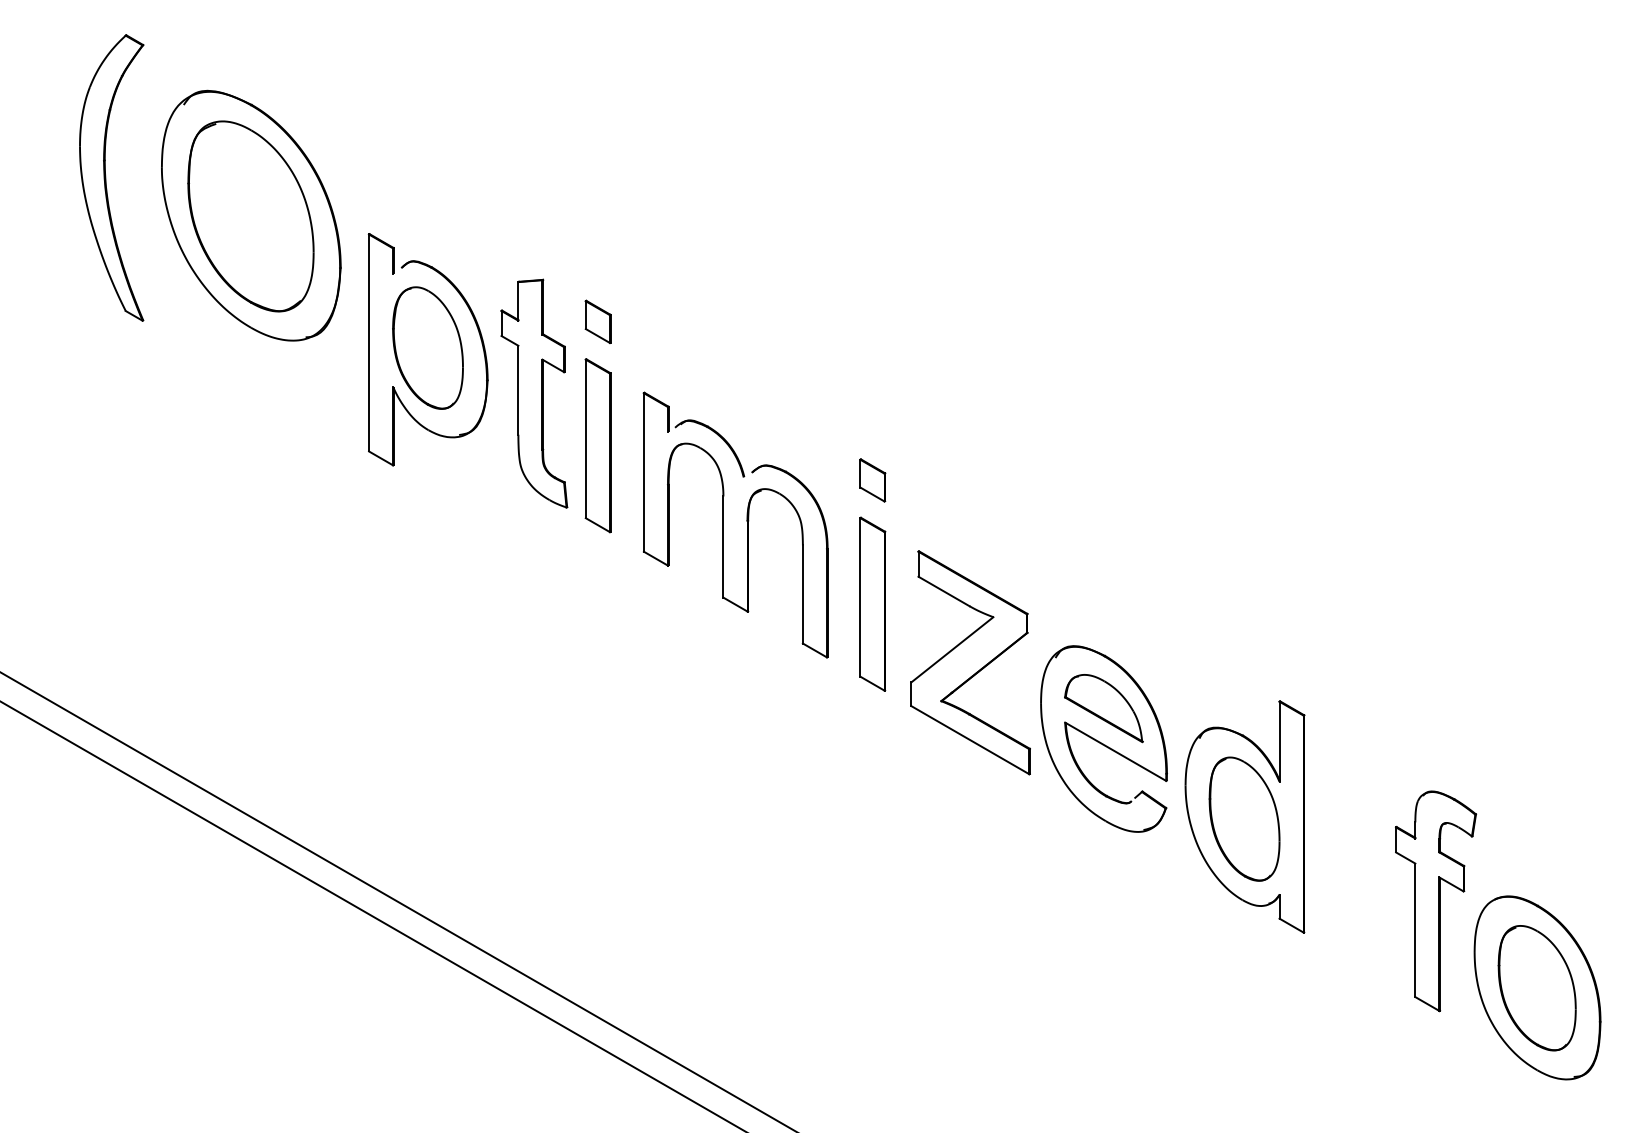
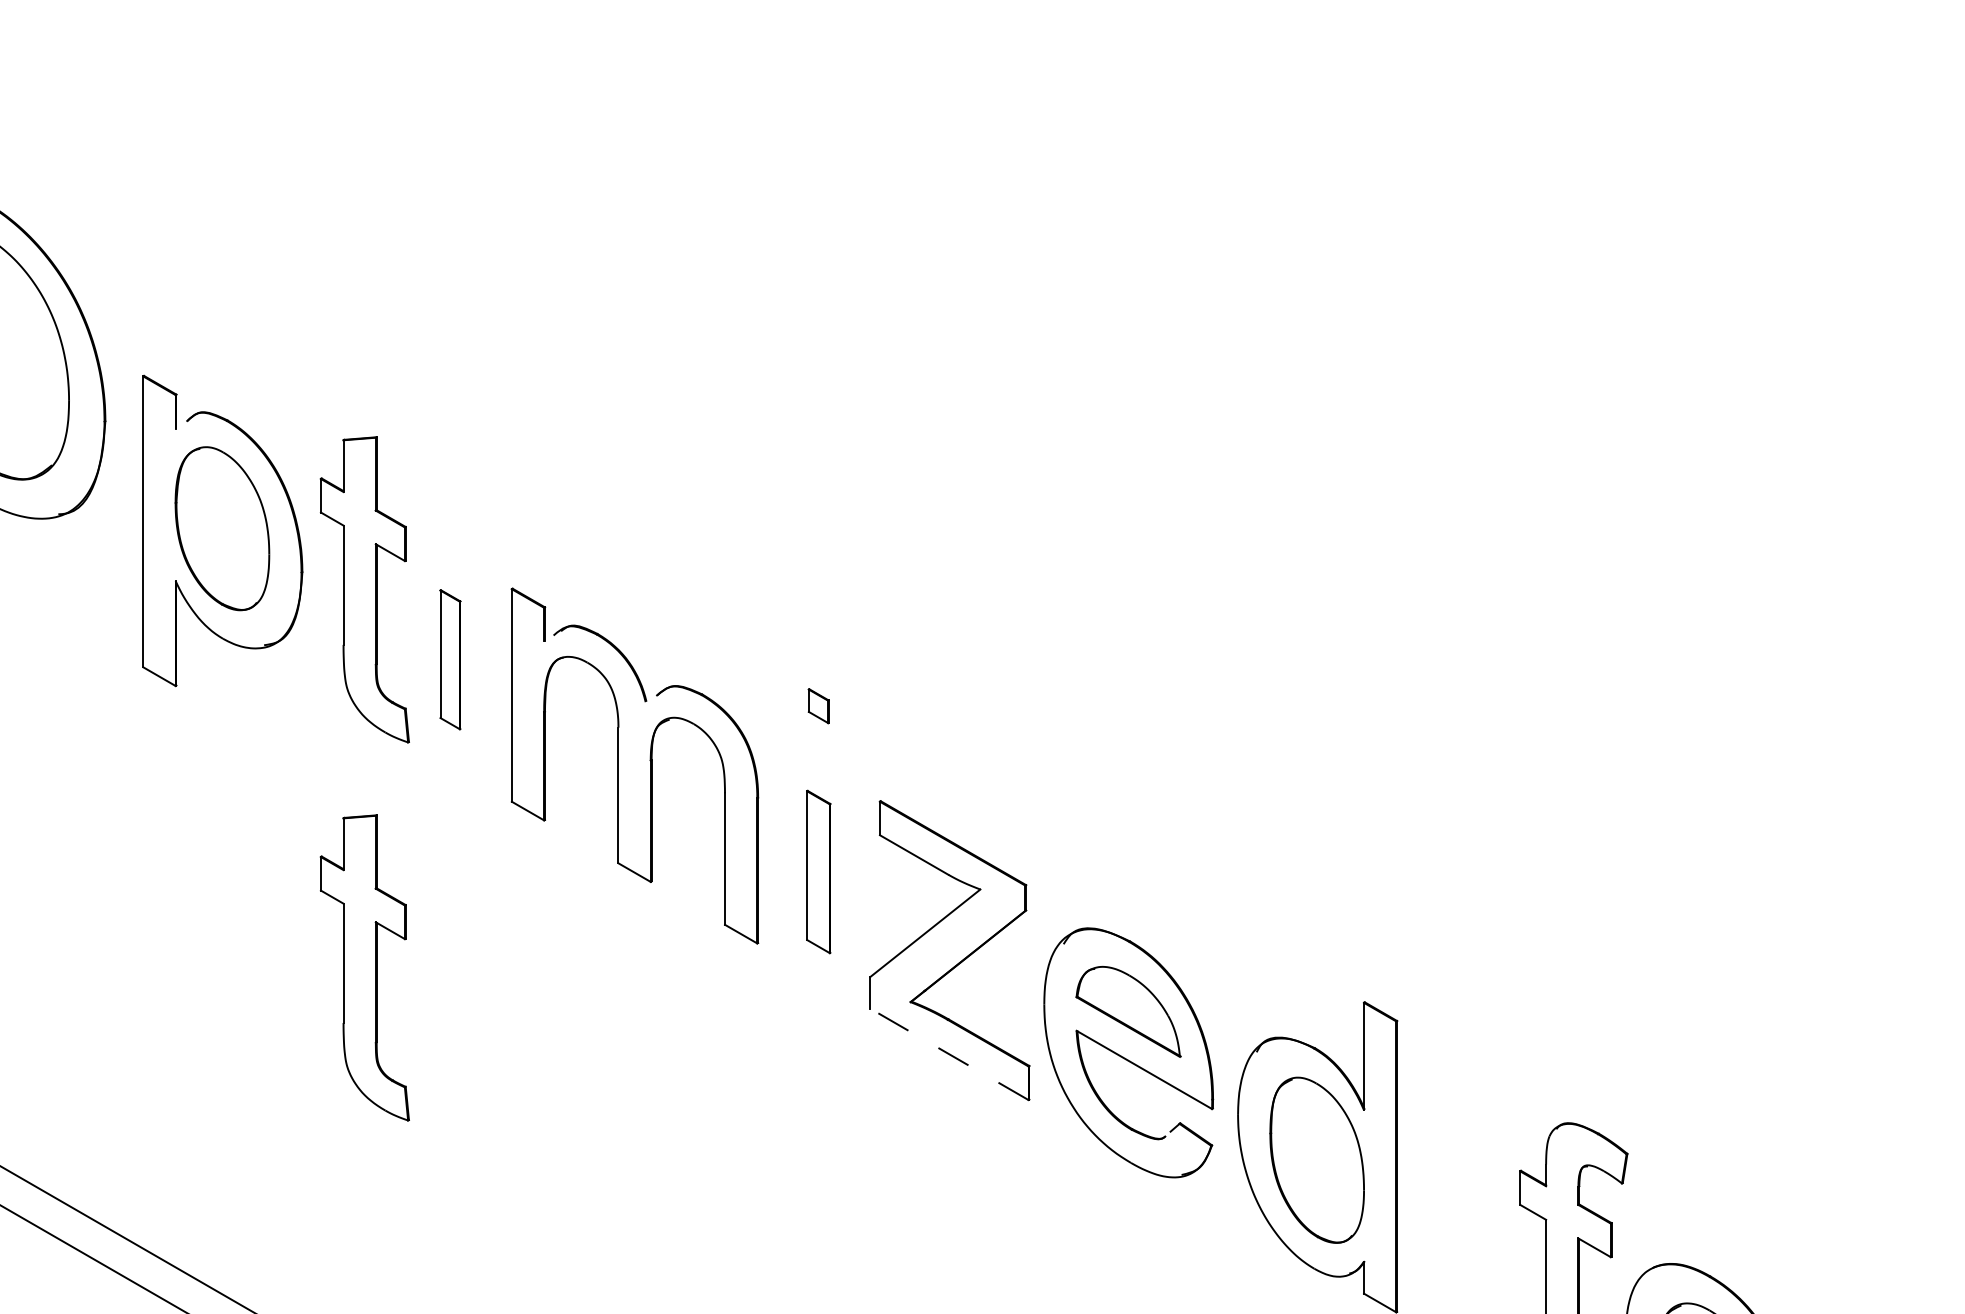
part: (597, 321) -> (449, 493), removed
part: (597, 445) -> (449, 659), size x0.6
part: (872, 480) -> (818, 706), size x0.6
part: (872, 603) -> (818, 871), size x0.7
part: (534, 675) -> (365, 967), added
line: (969, 739) -> (948, 1053), solid -> dashed

